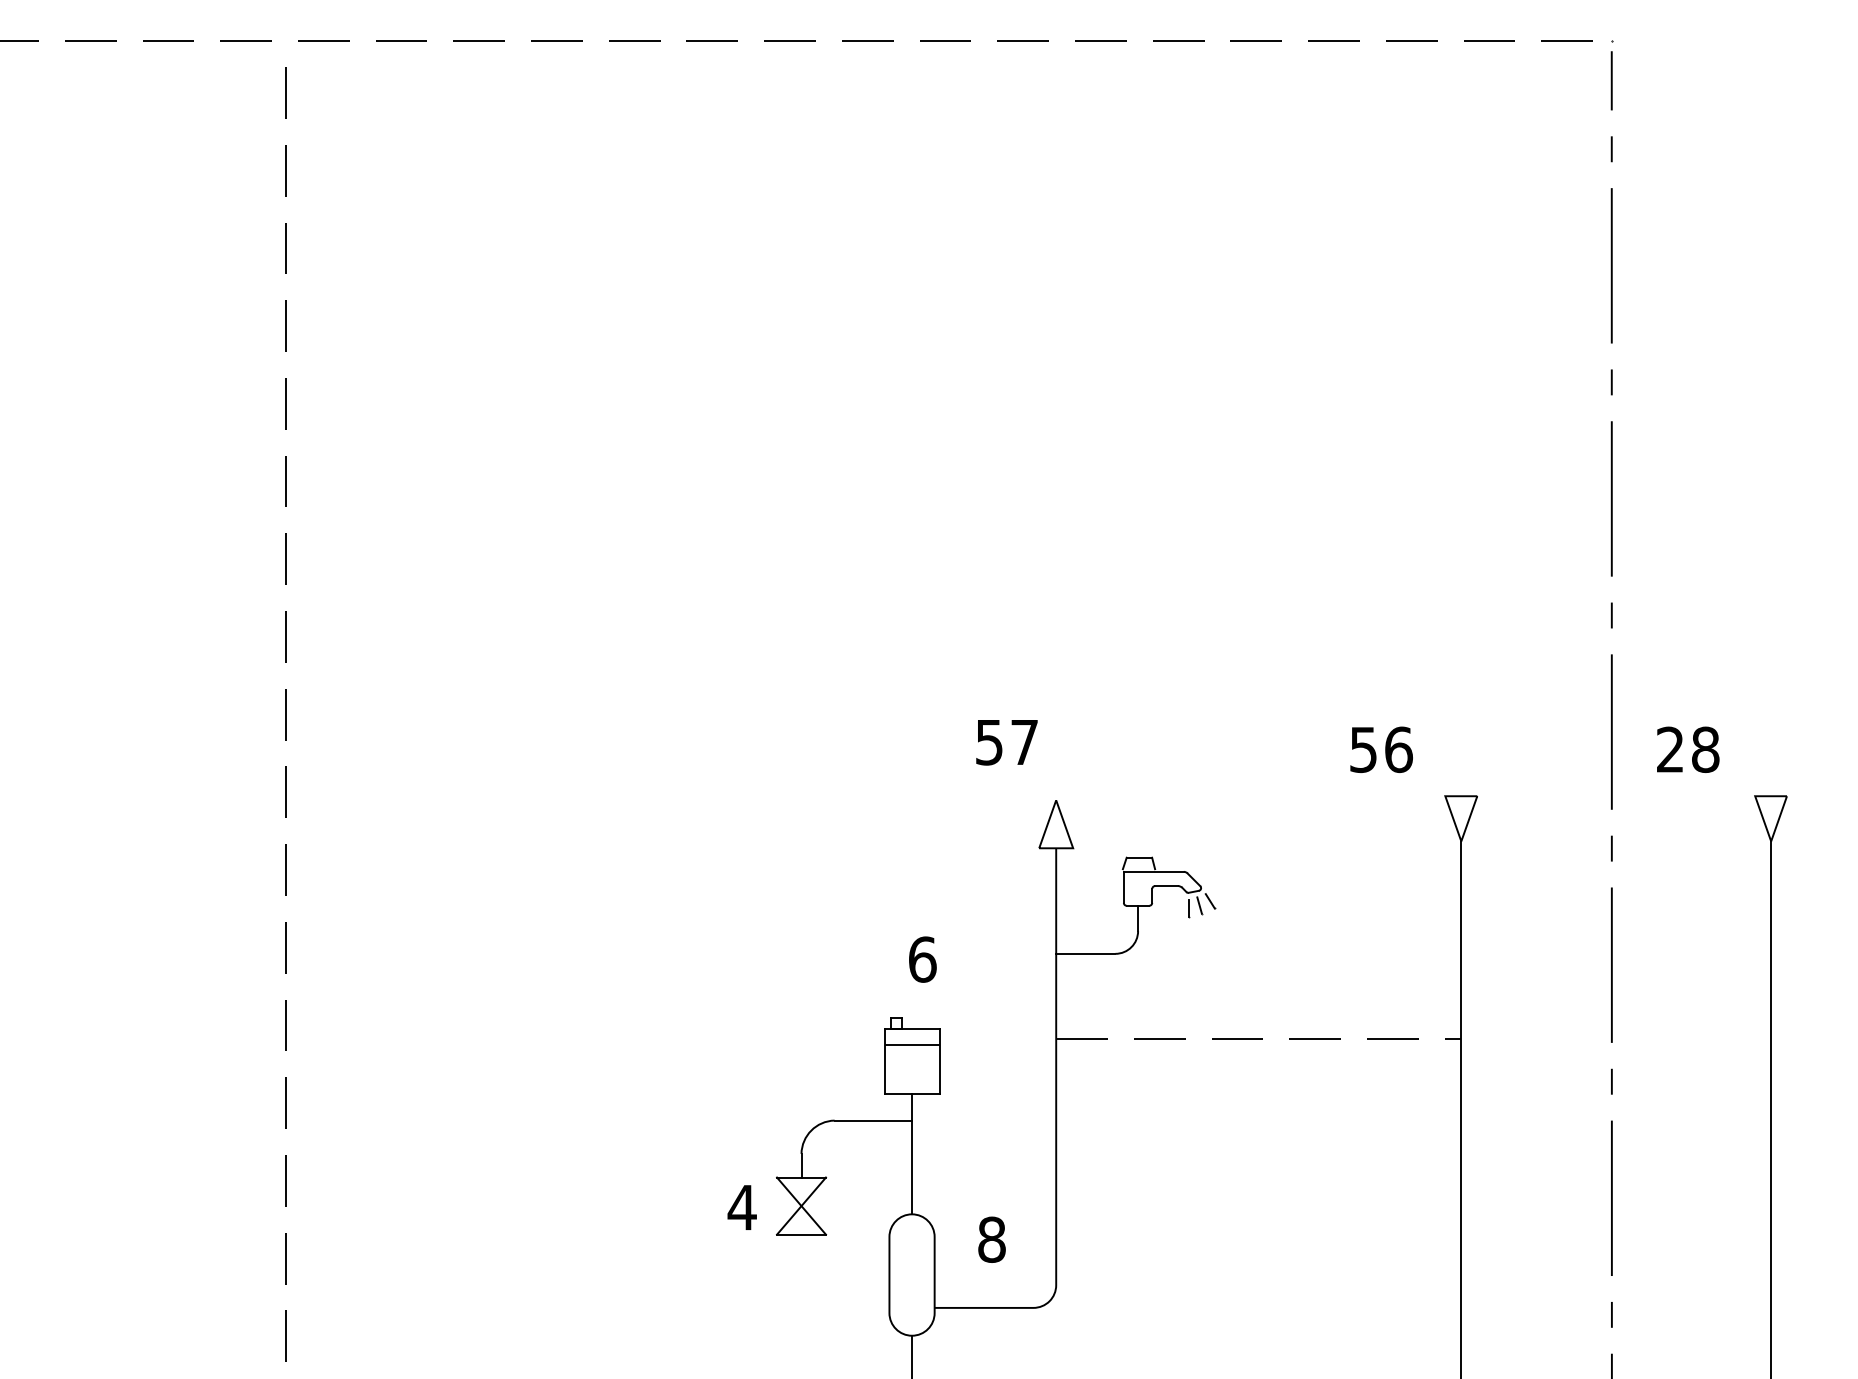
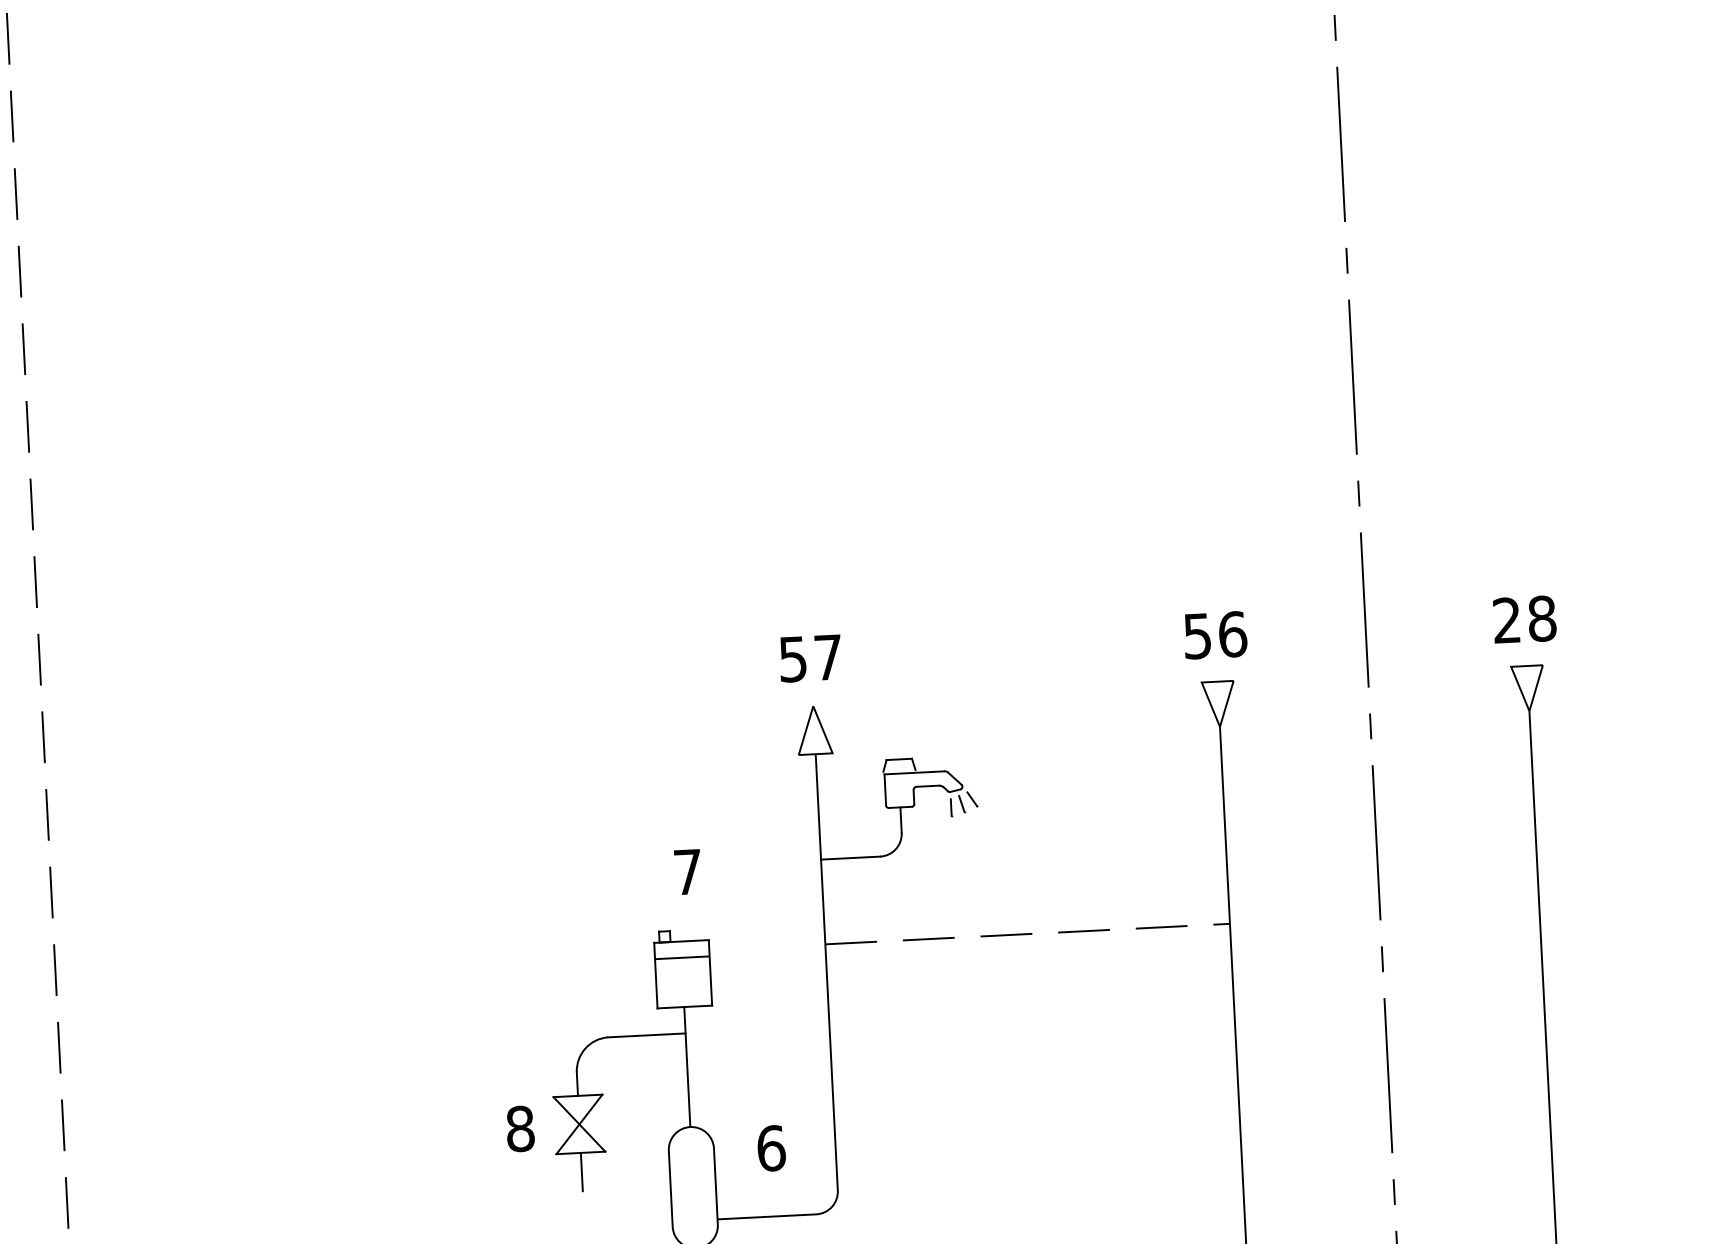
text: (1006, 742) -> (810, 658), moved
text: (1381, 749) -> (1215, 635), moved
text: (1688, 749) -> (1525, 619), moved
text: (922, 959) -> (687, 872), 6 -> 7
text: (741, 1207) -> (519, 1128), 4 -> 8
text: (992, 1239) -> (771, 1148), 8 -> 6
line: (801, 1253) -> (581, 1171), added

